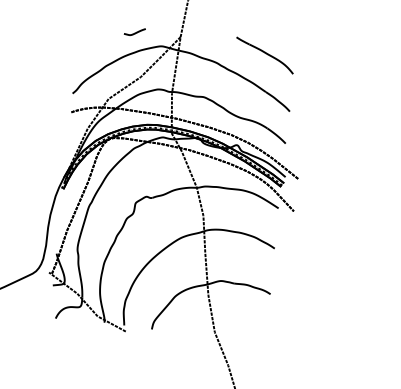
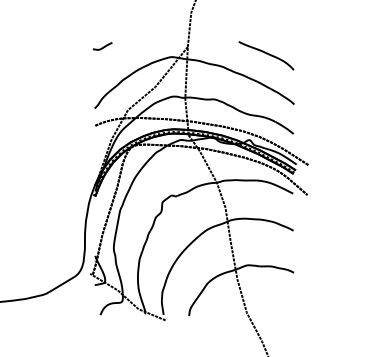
curve: (135, 32) -> (103, 46), moved

